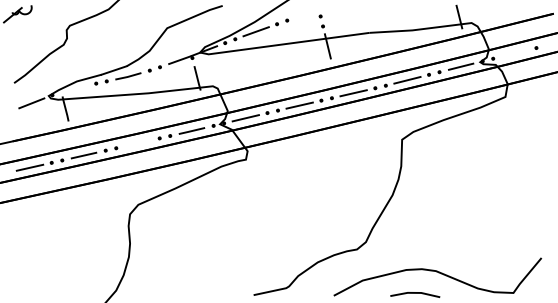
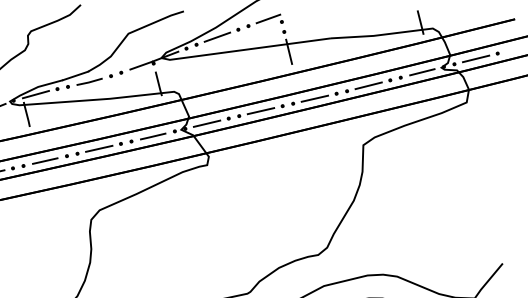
line: (306, 13) -> (267, 19), added
line: (514, 53) -> (475, 59), added
line: (74, 88) -> (35, 94), added
line: (137, 143) -> (98, 149), added

